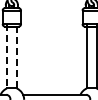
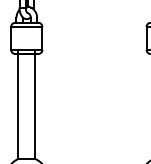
line: (16, 55) -> (34, 102), dashed -> solid
line: (6, 56) -> (17, 104), dashed -> solid

